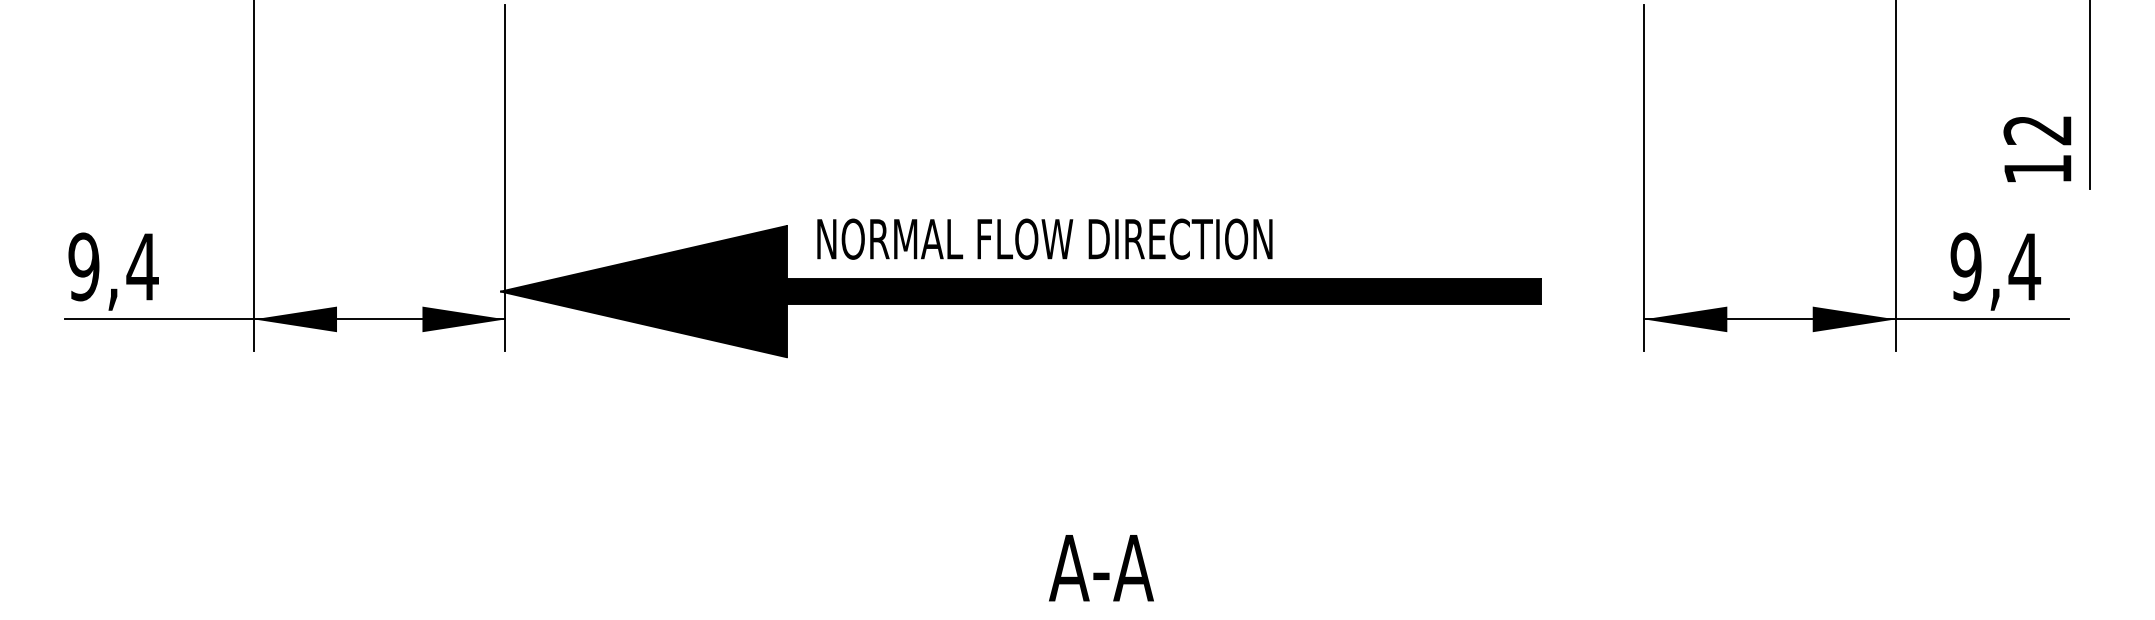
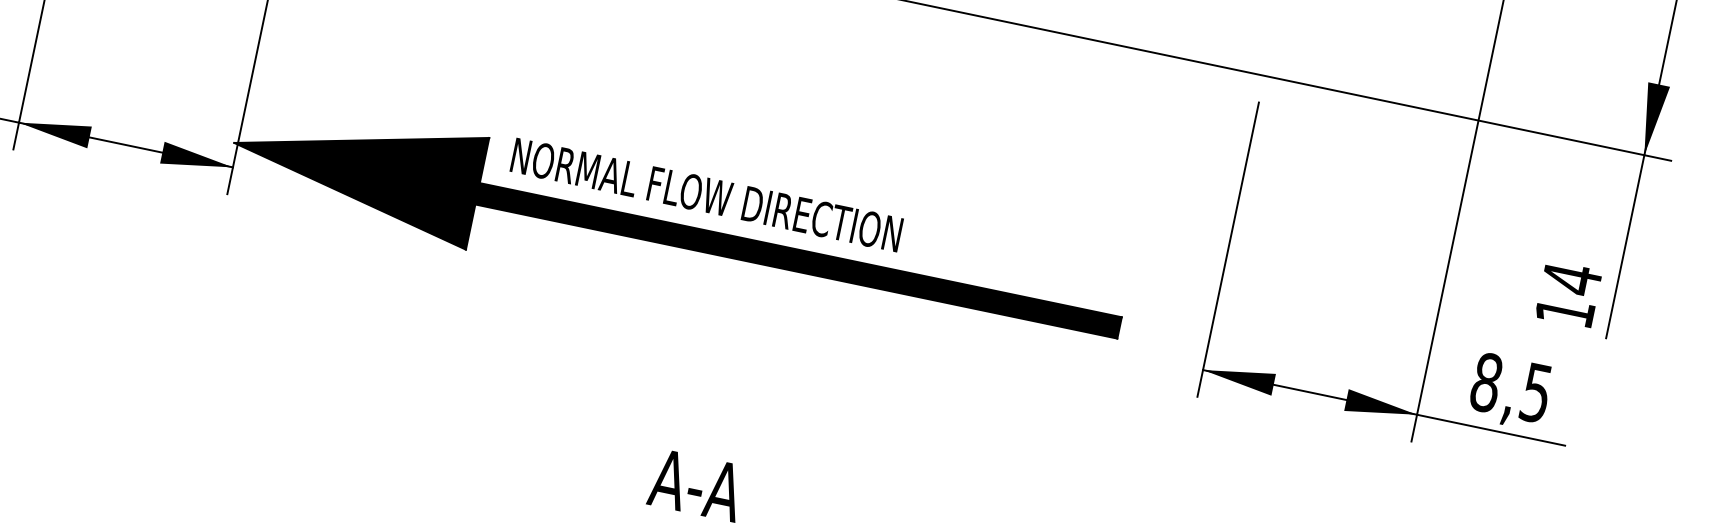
text: (2037, 130) -> (1571, 279), 12 -> 14
text: (1995, 266) -> (1511, 387), 9,4 -> 8,5

